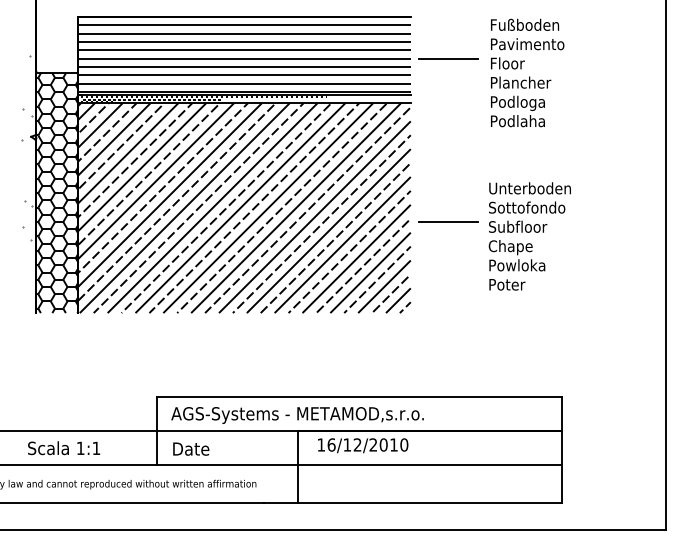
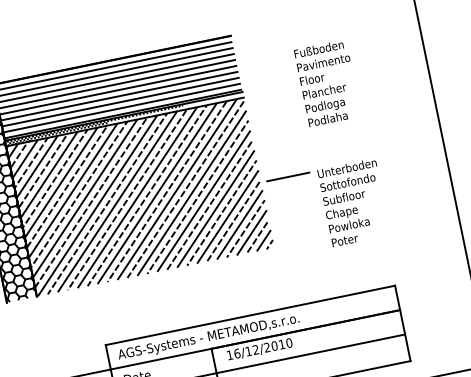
line: (447, 58) -> (263, 60), removed
text: (527, 72) -> (327, 82), moved
text: (529, 236) -> (353, 202), moved

